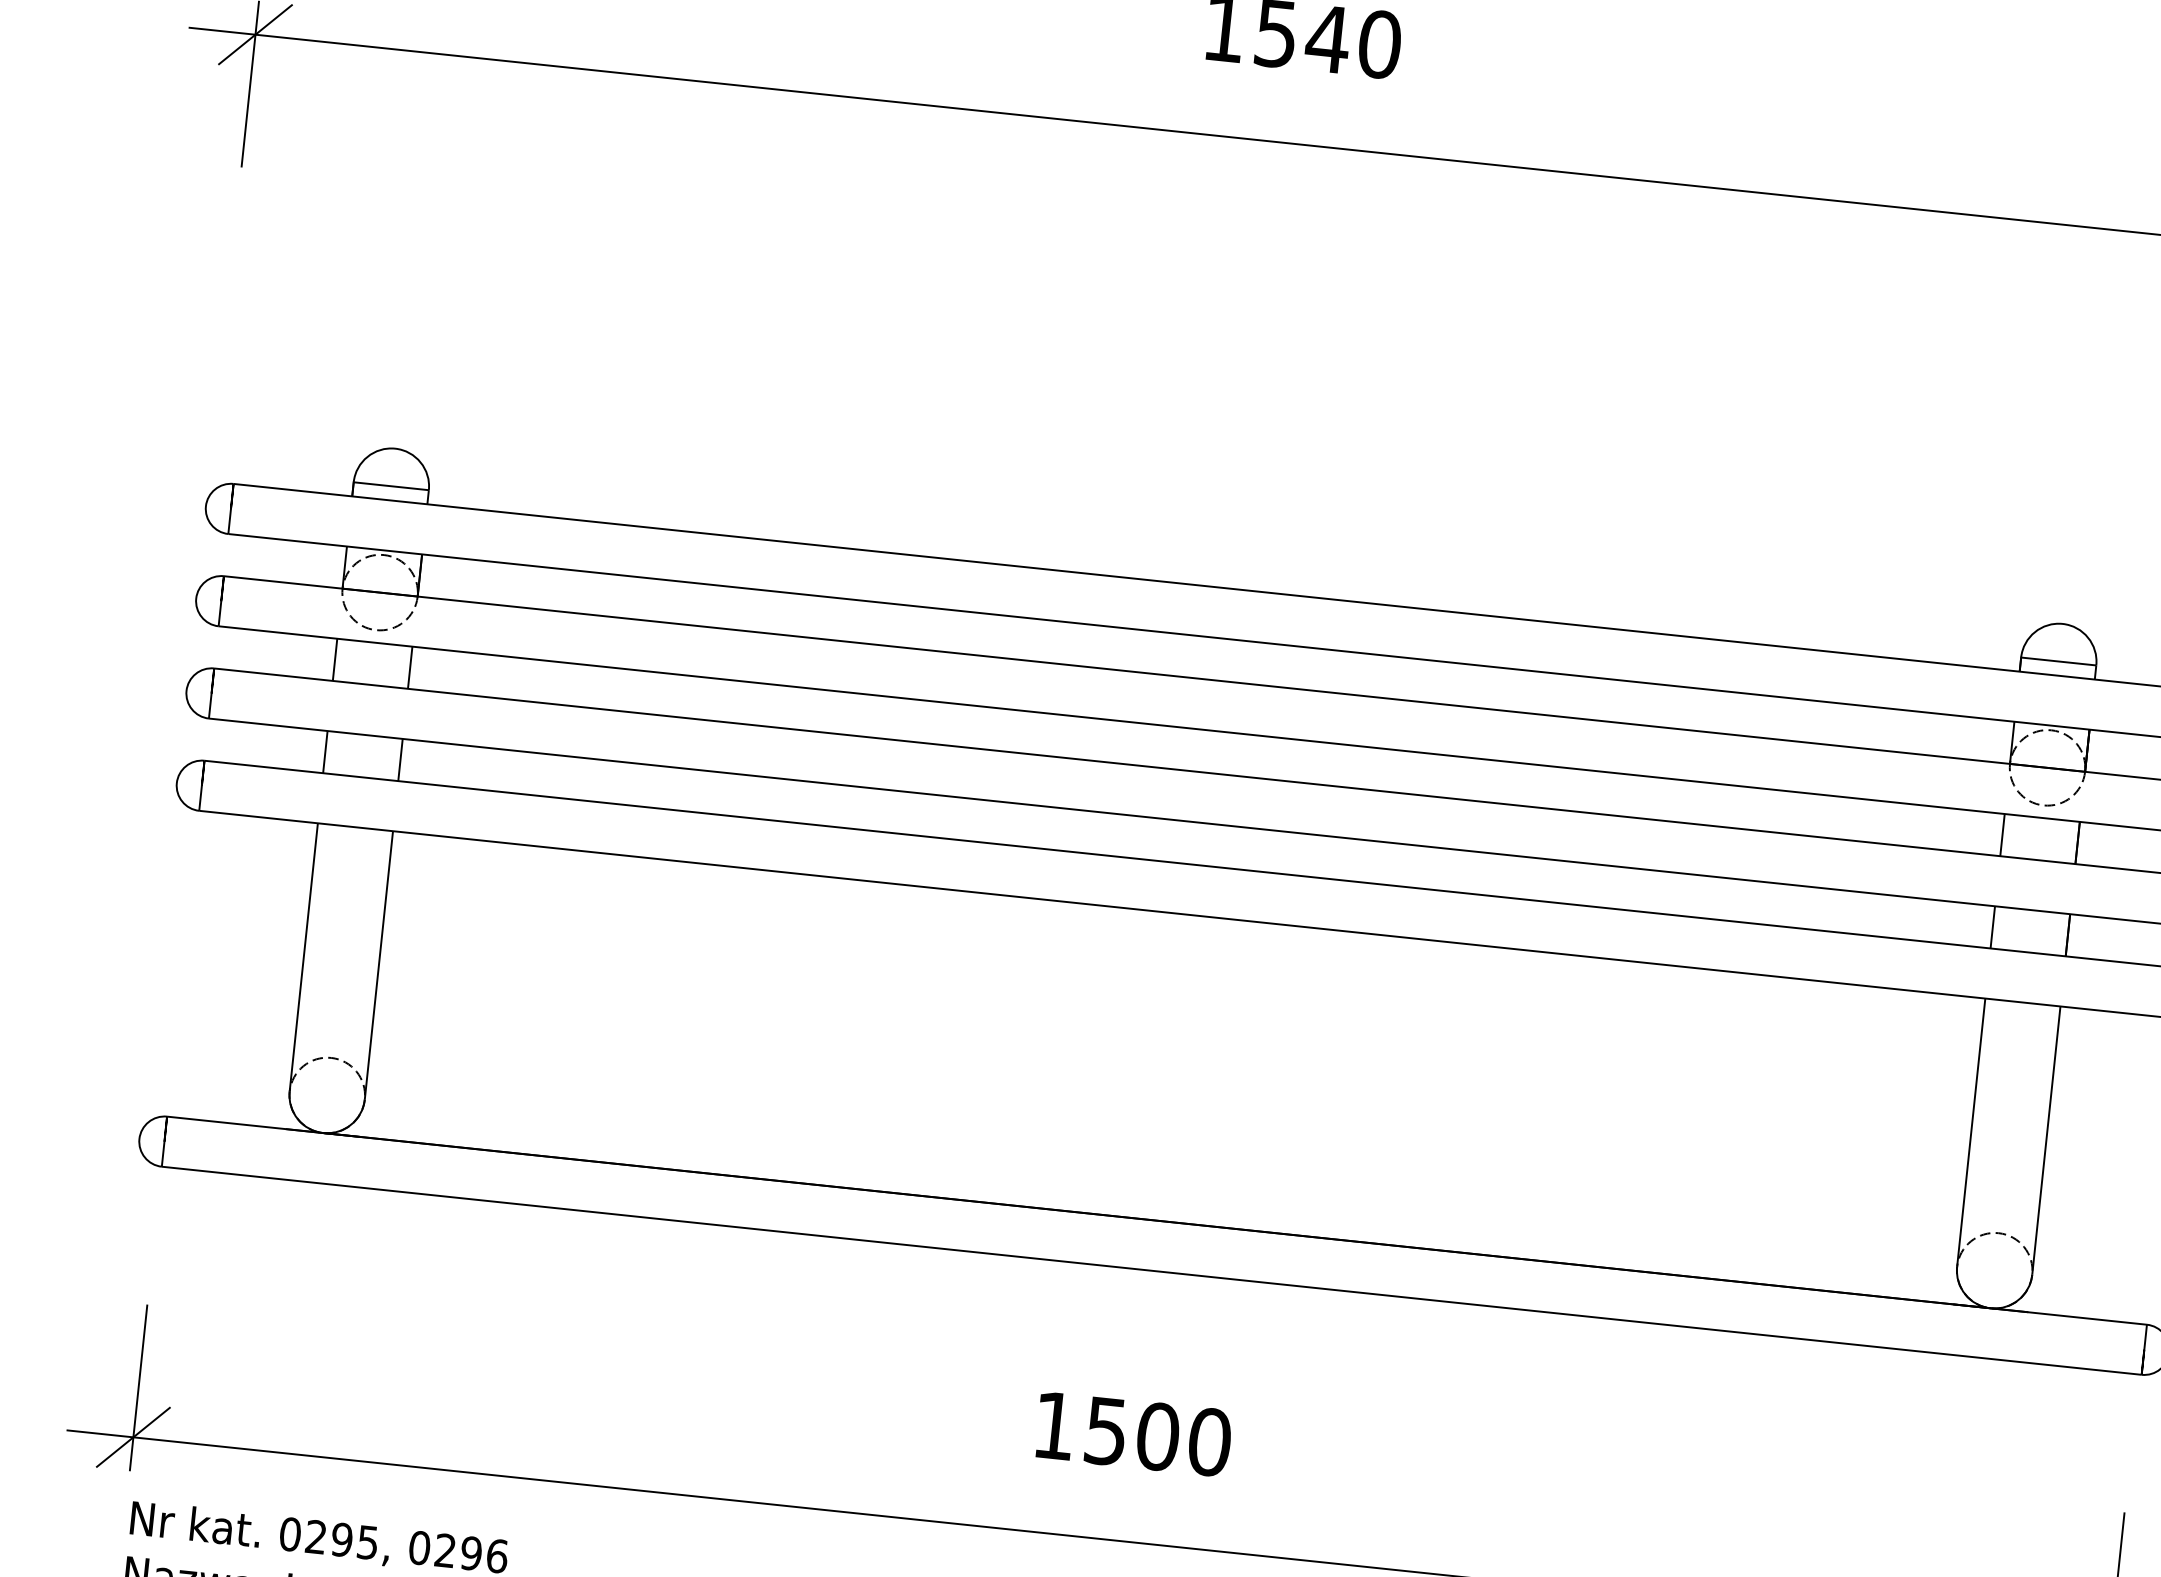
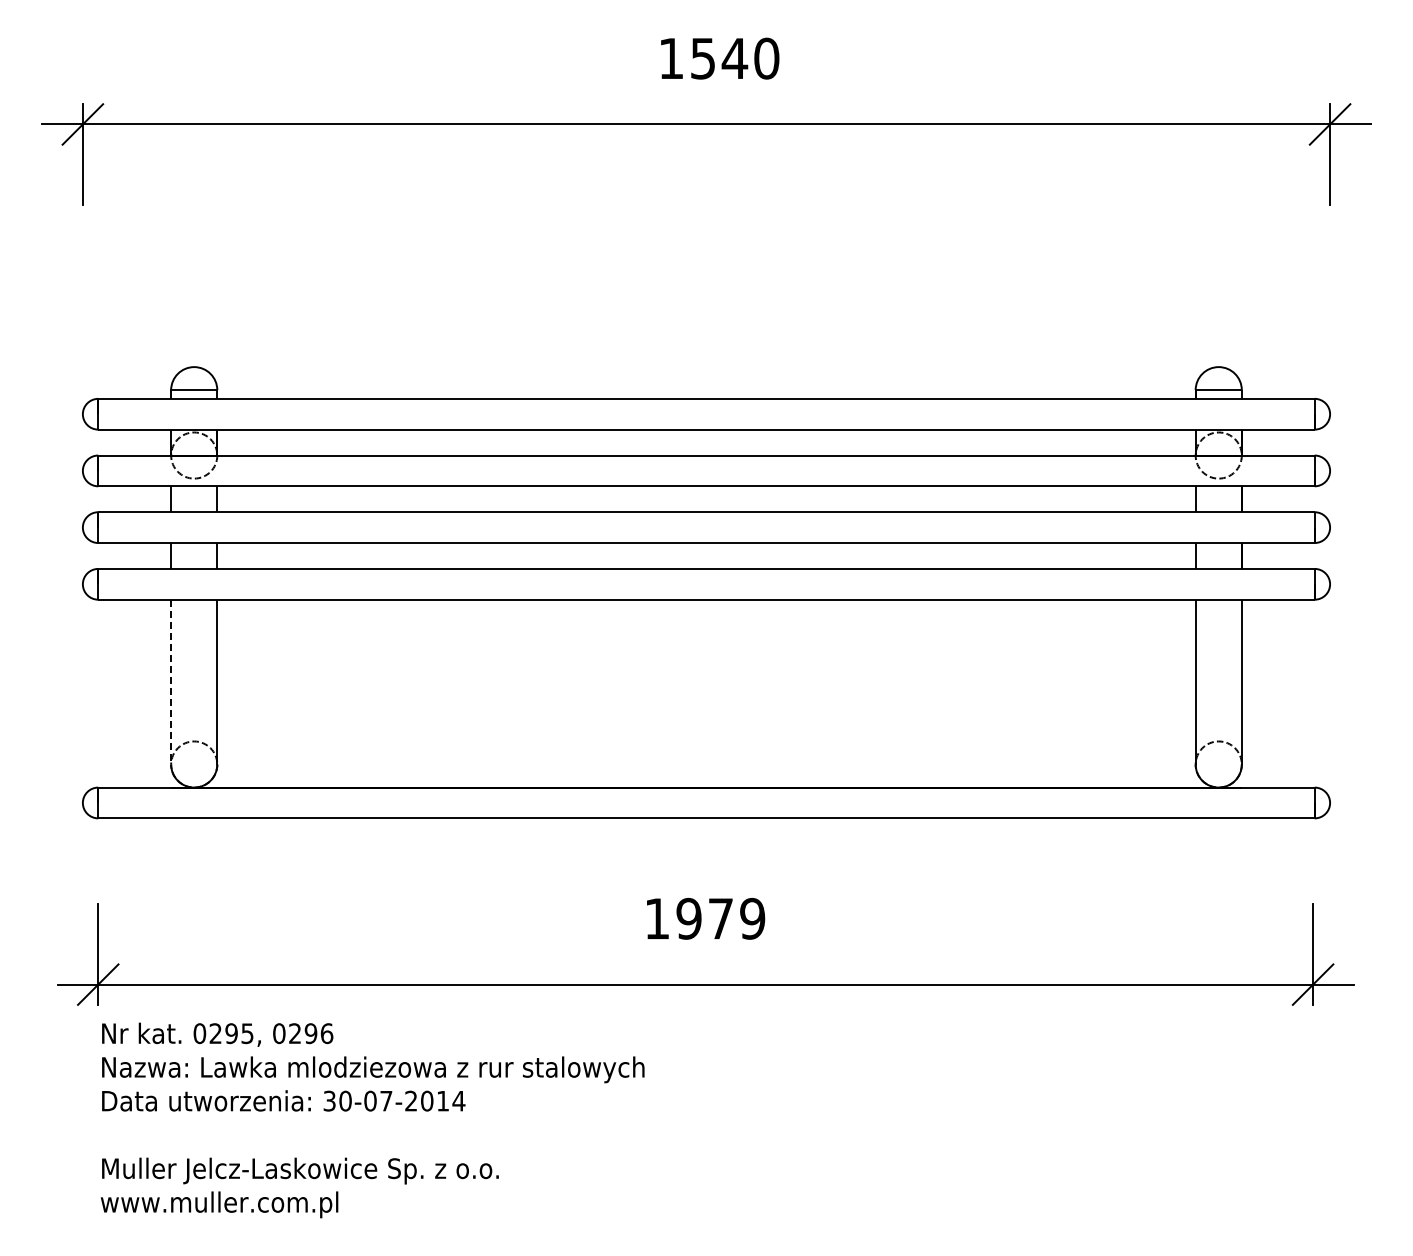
line: (304, 958) -> (171, 682), solid -> dashed
text: (1157, 1436) -> (720, 918), 1500 -> 1979

